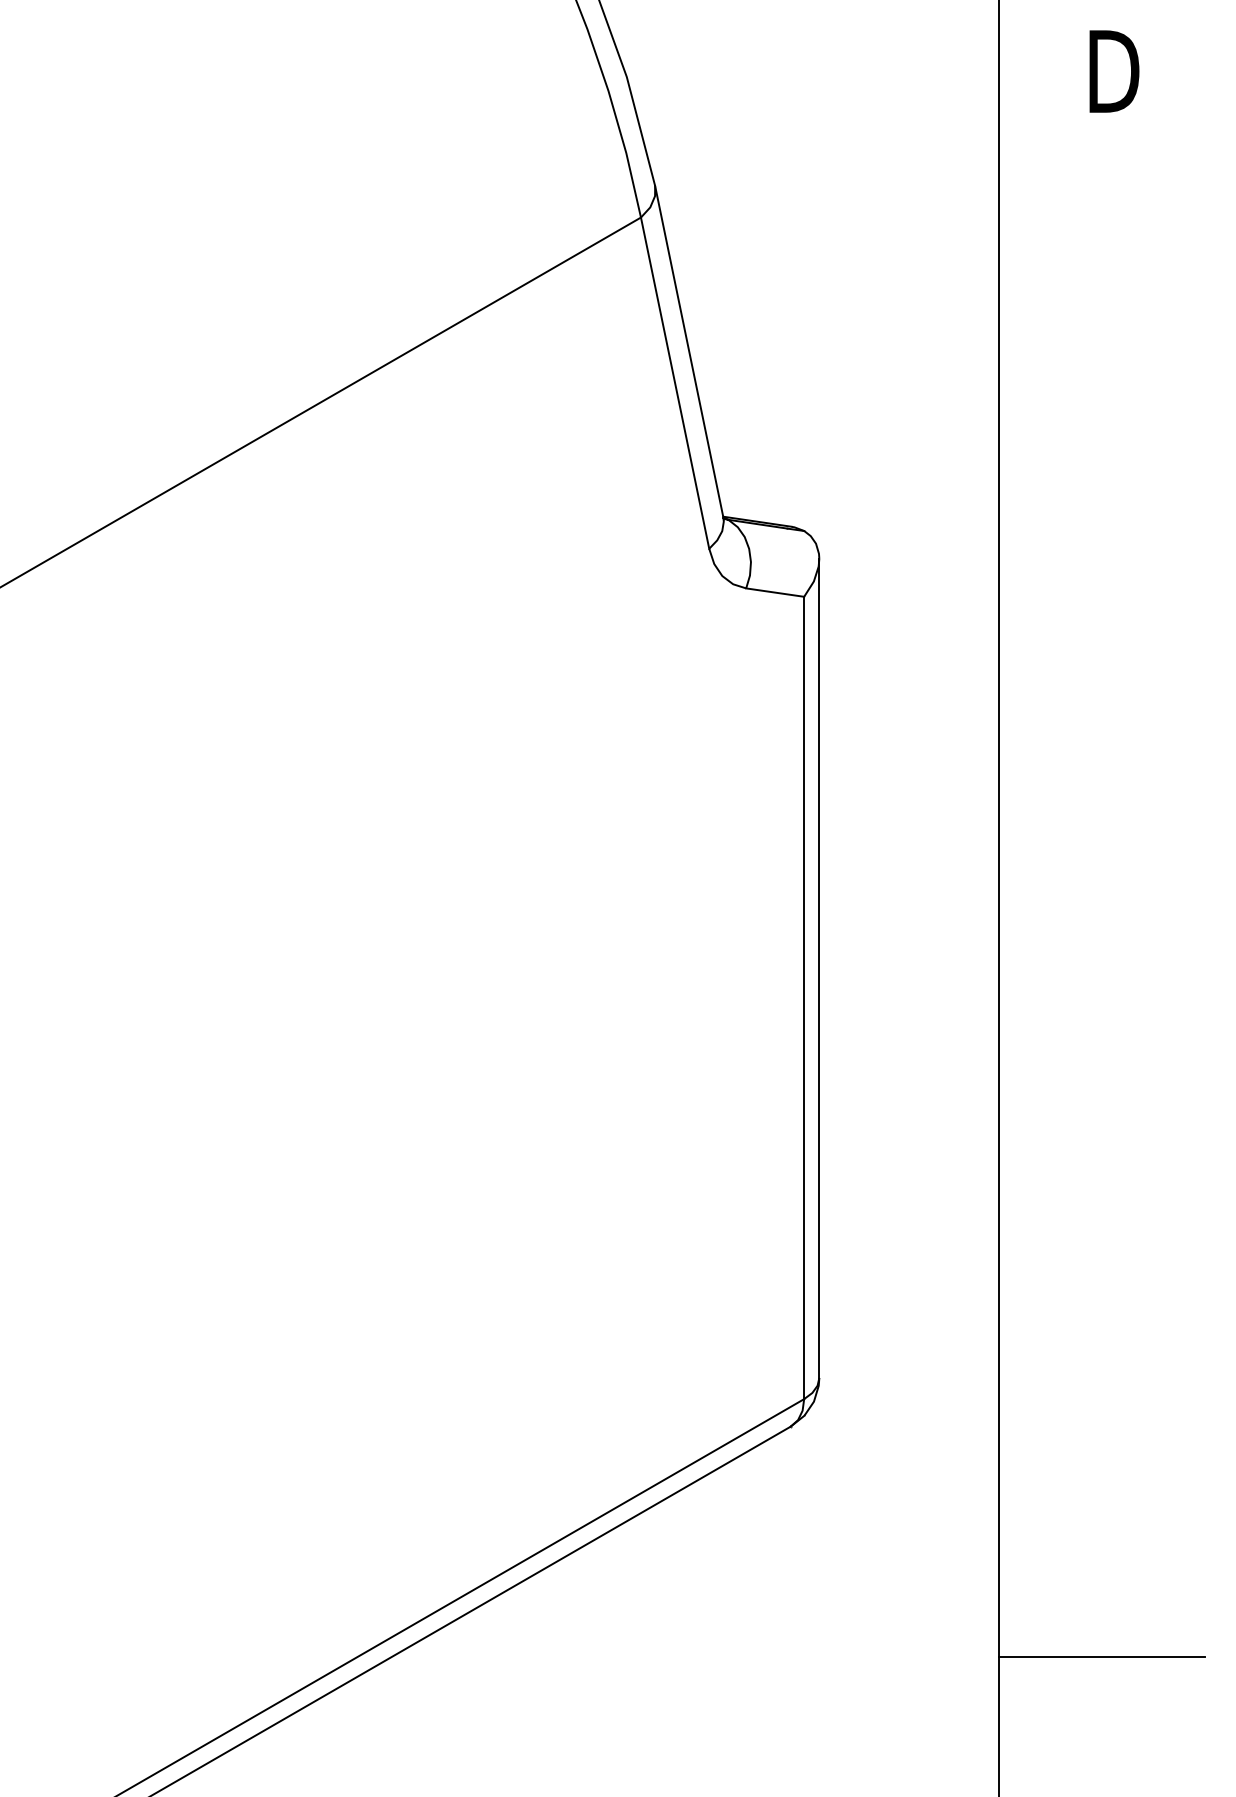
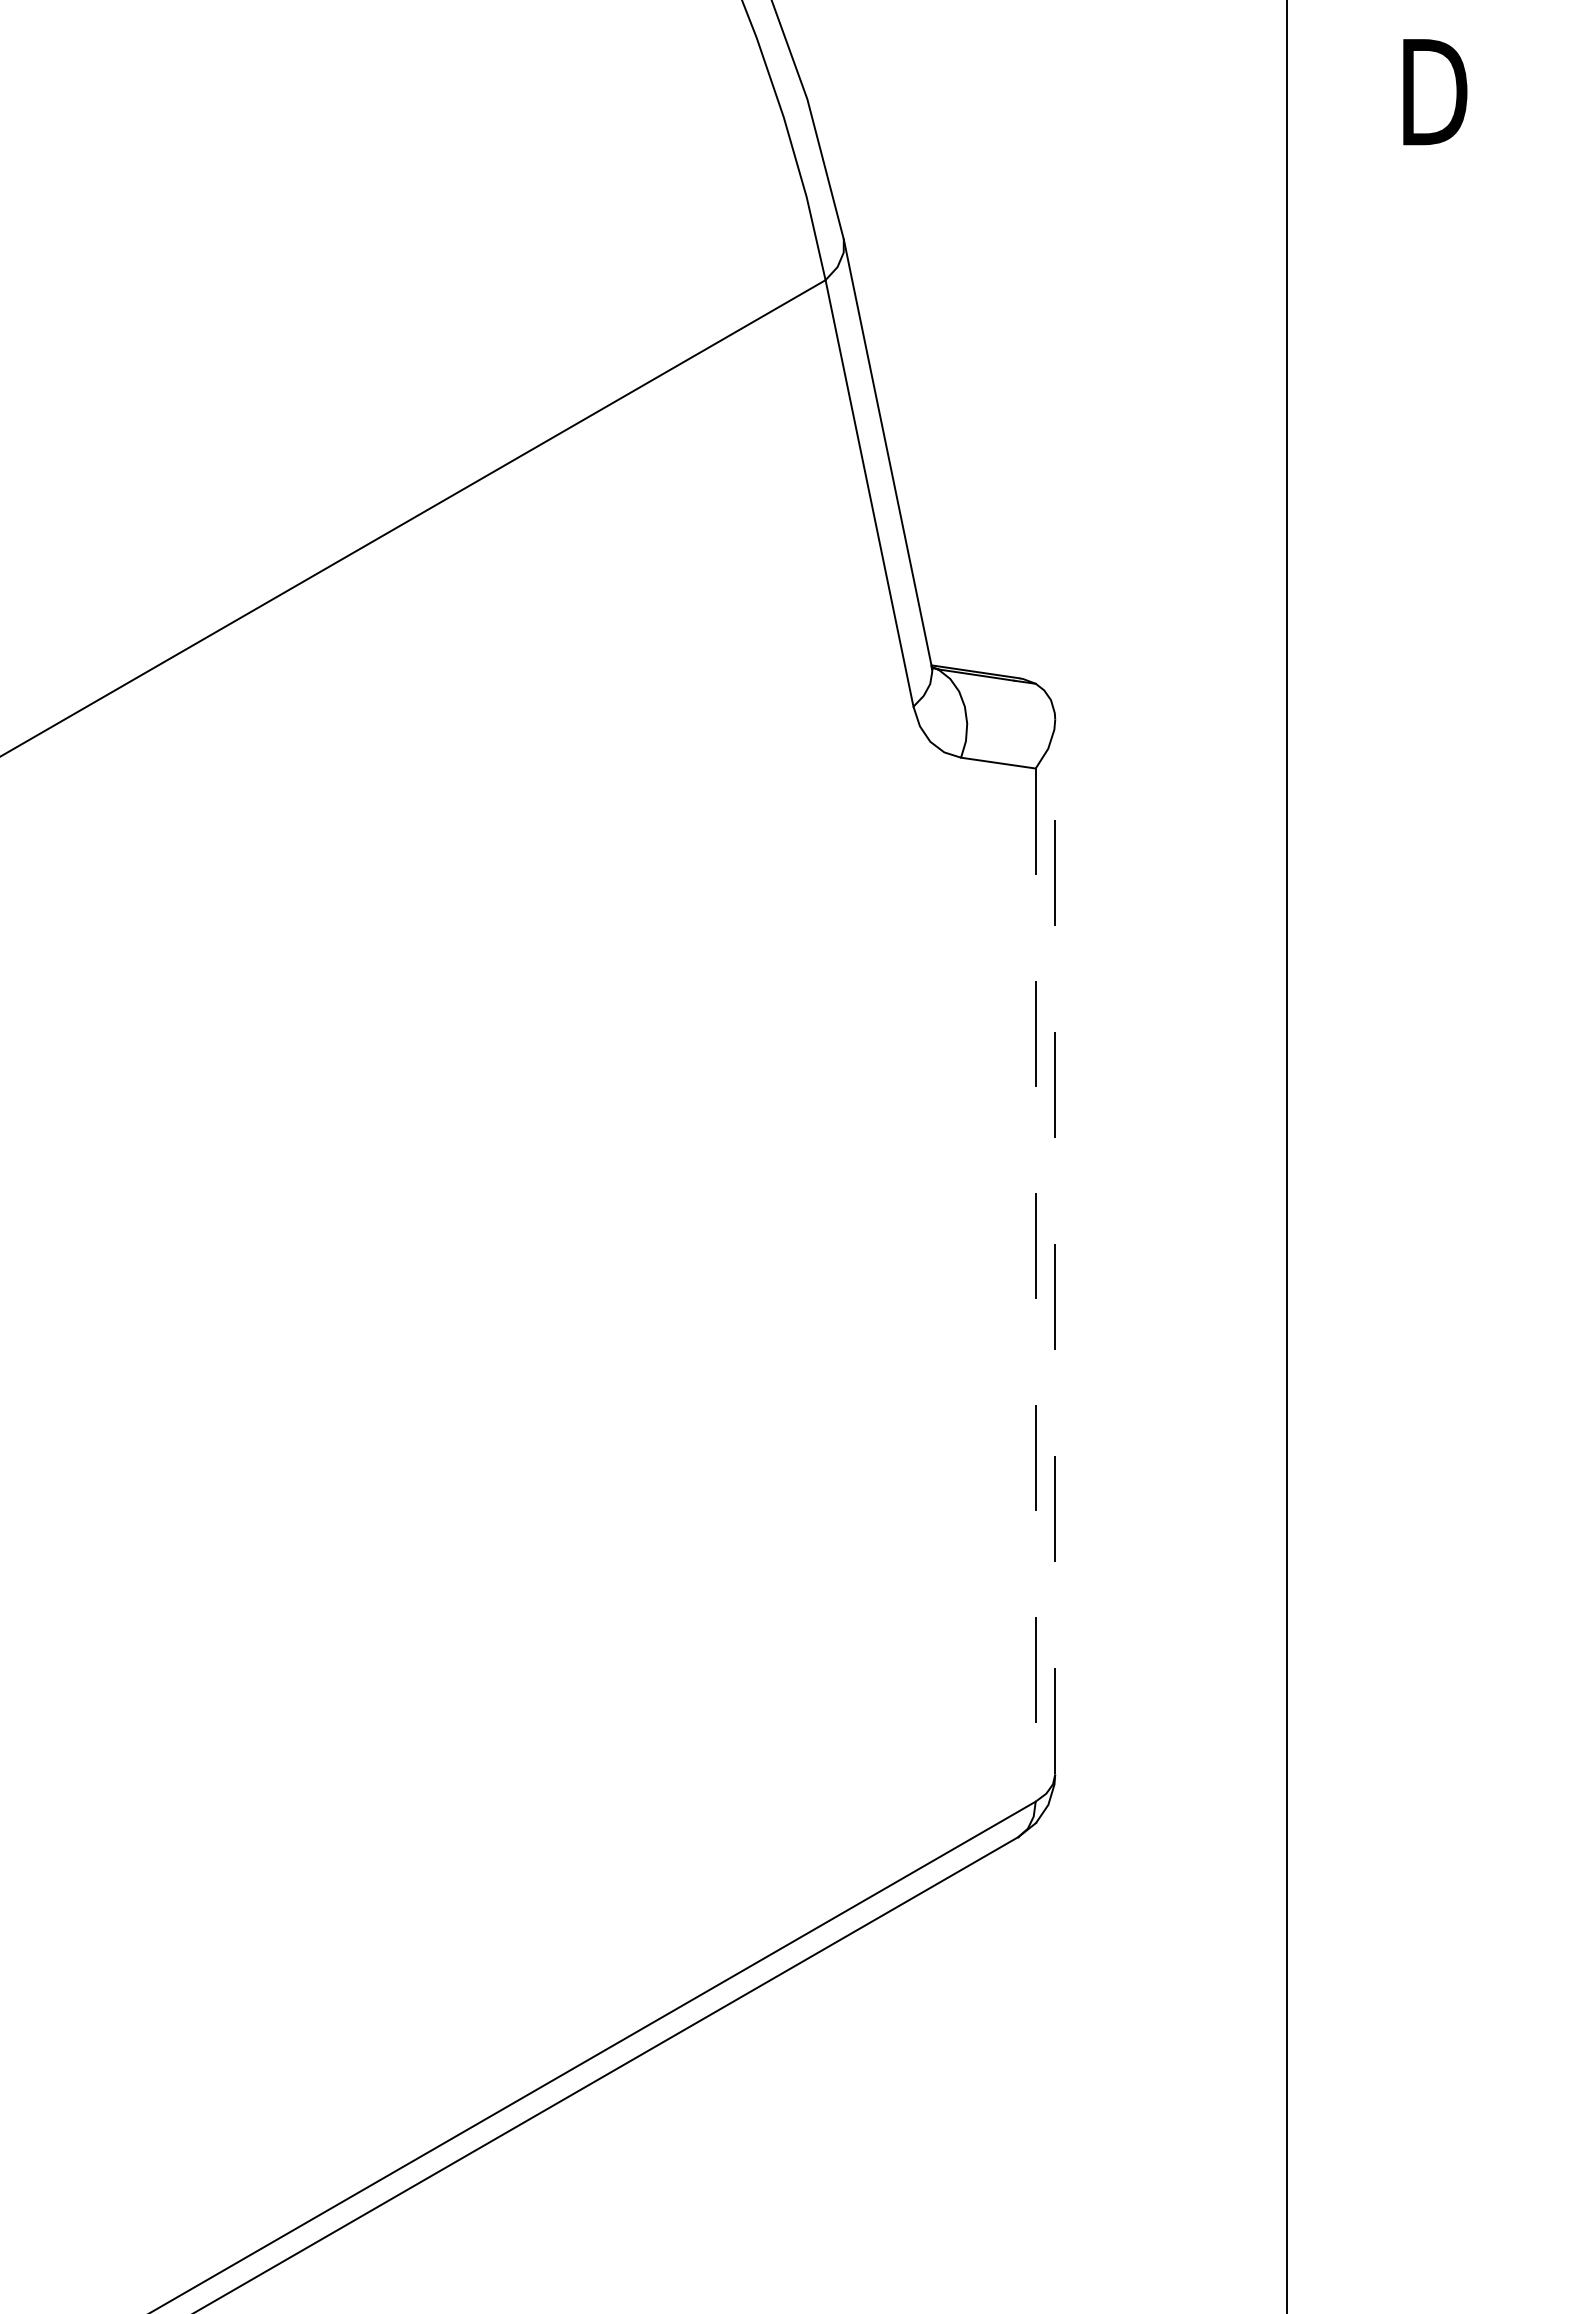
line: (819, 968) -> (1055, 1246), solid -> dashed
line: (803, 998) -> (1035, 1285), solid -> dashed
line: (1102, 1656) -> (1419, 2133), removed

